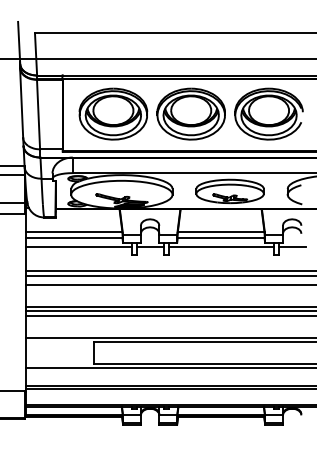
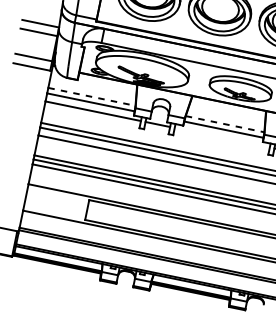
line: (74, 232) -> (91, 97), solid -> dashed
line: (221, 232) -> (225, 124), solid -> dashed
line: (220, 247) -> (221, 137), removed

